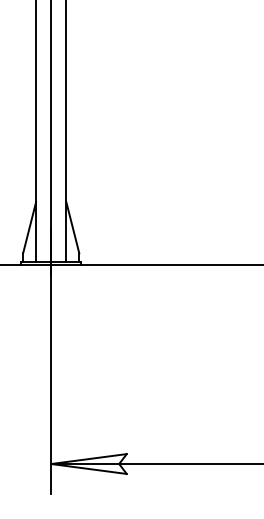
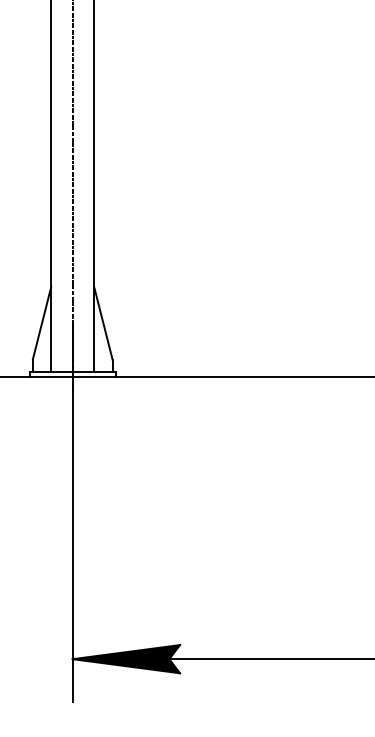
fill: (89, 464) -> (126, 659), added

